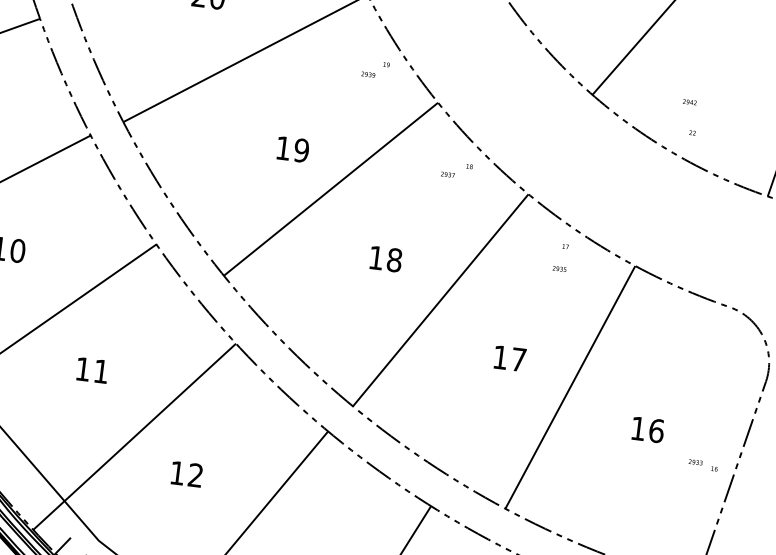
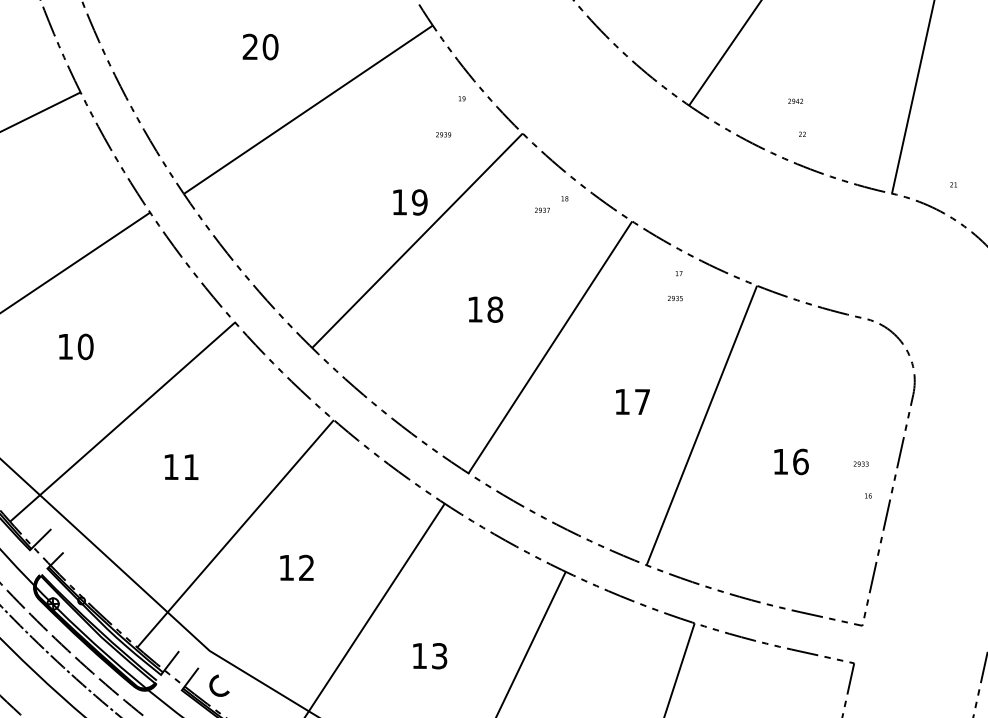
text: (368, 74) -> (443, 134), moved
text: (293, 149) -> (410, 202), moved
text: (695, 461) -> (860, 463), moved

